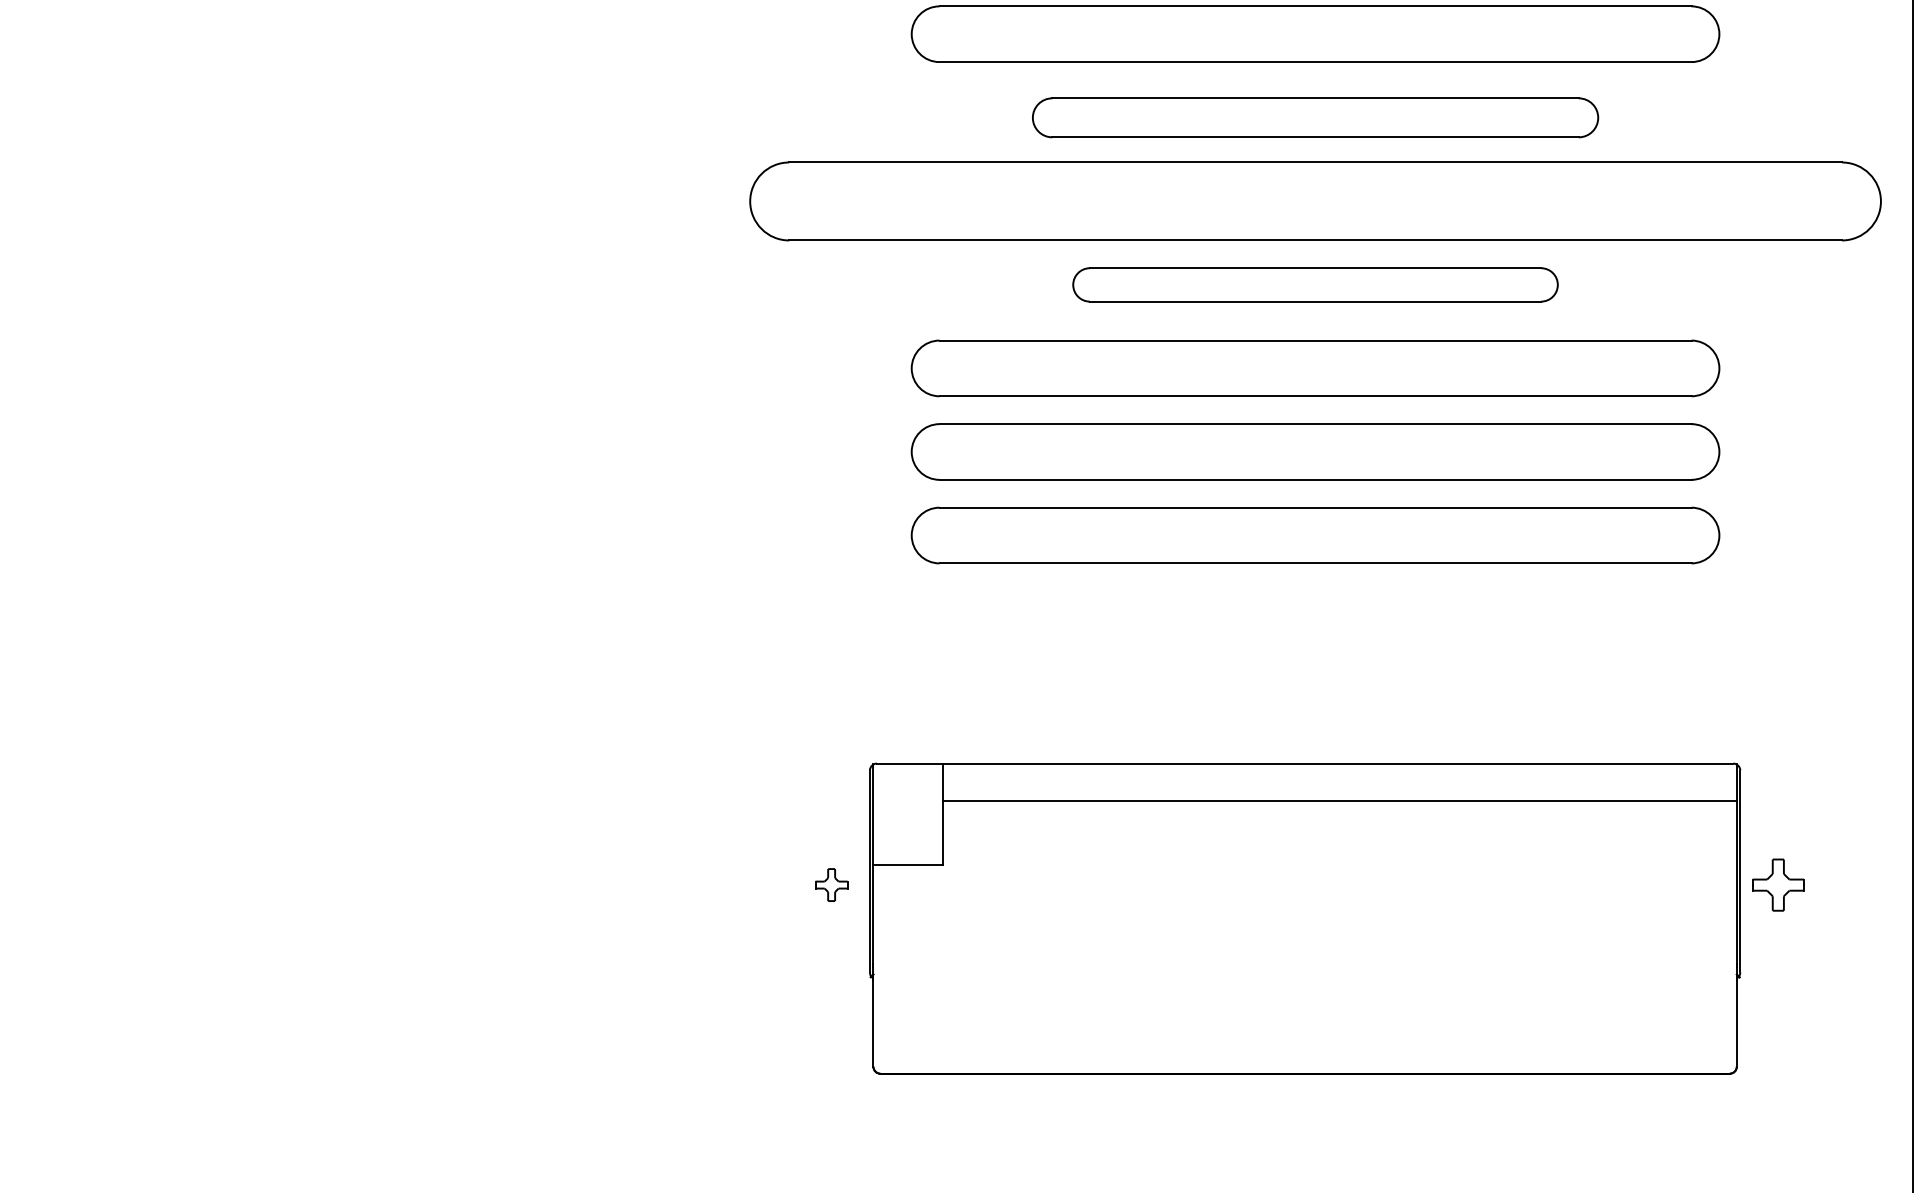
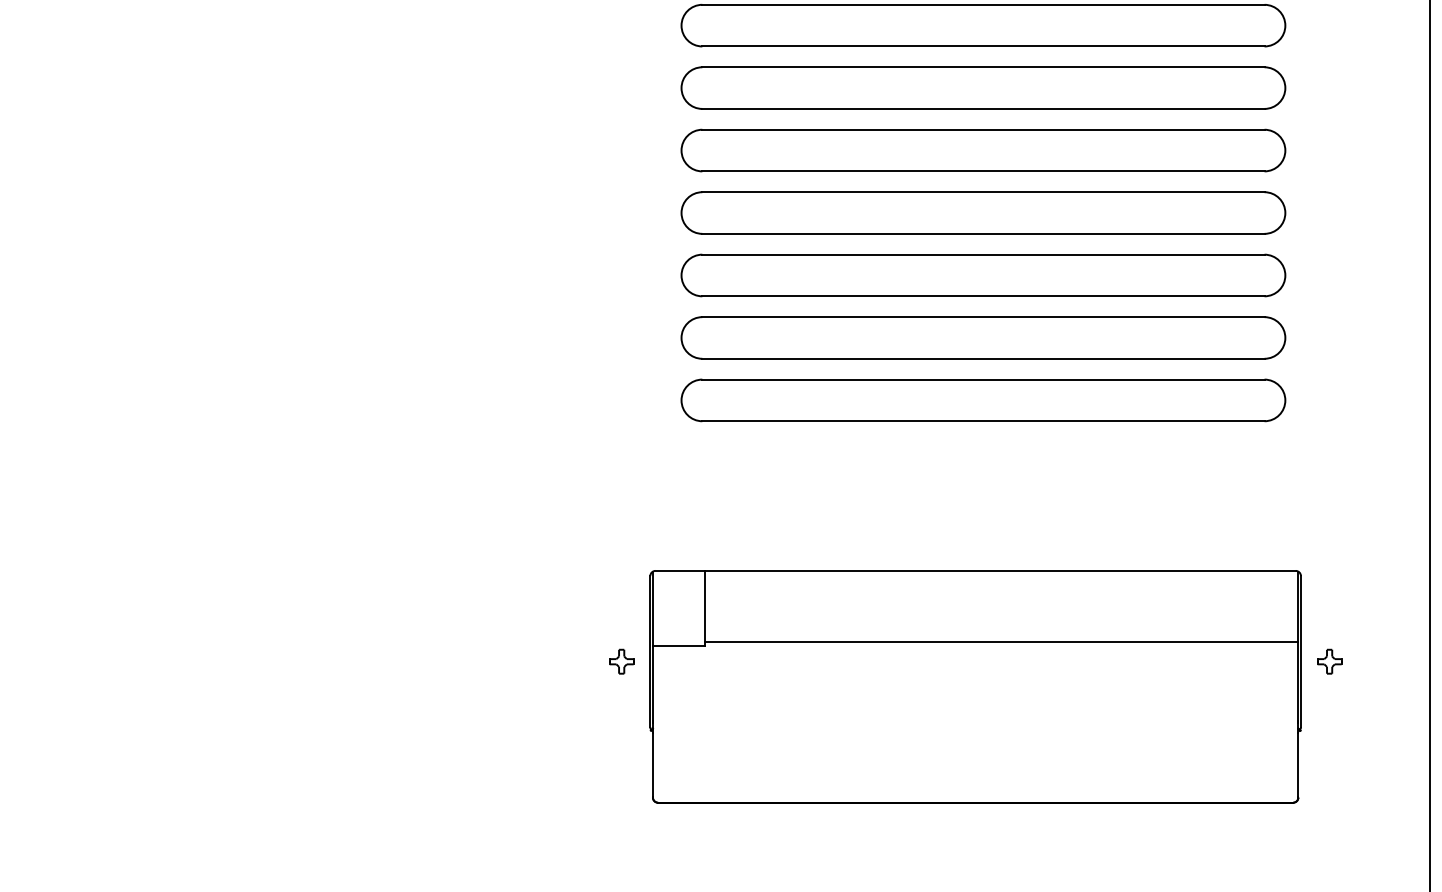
part: (1315, 117) -> (983, 87), size x1.43
part: (1315, 200) -> (983, 149), size x0.71
part: (1315, 284) -> (983, 212), size x1.67
line: (1339, 800) -> (1001, 641), moved
part: (1778, 884) -> (1329, 661), size x0.62

